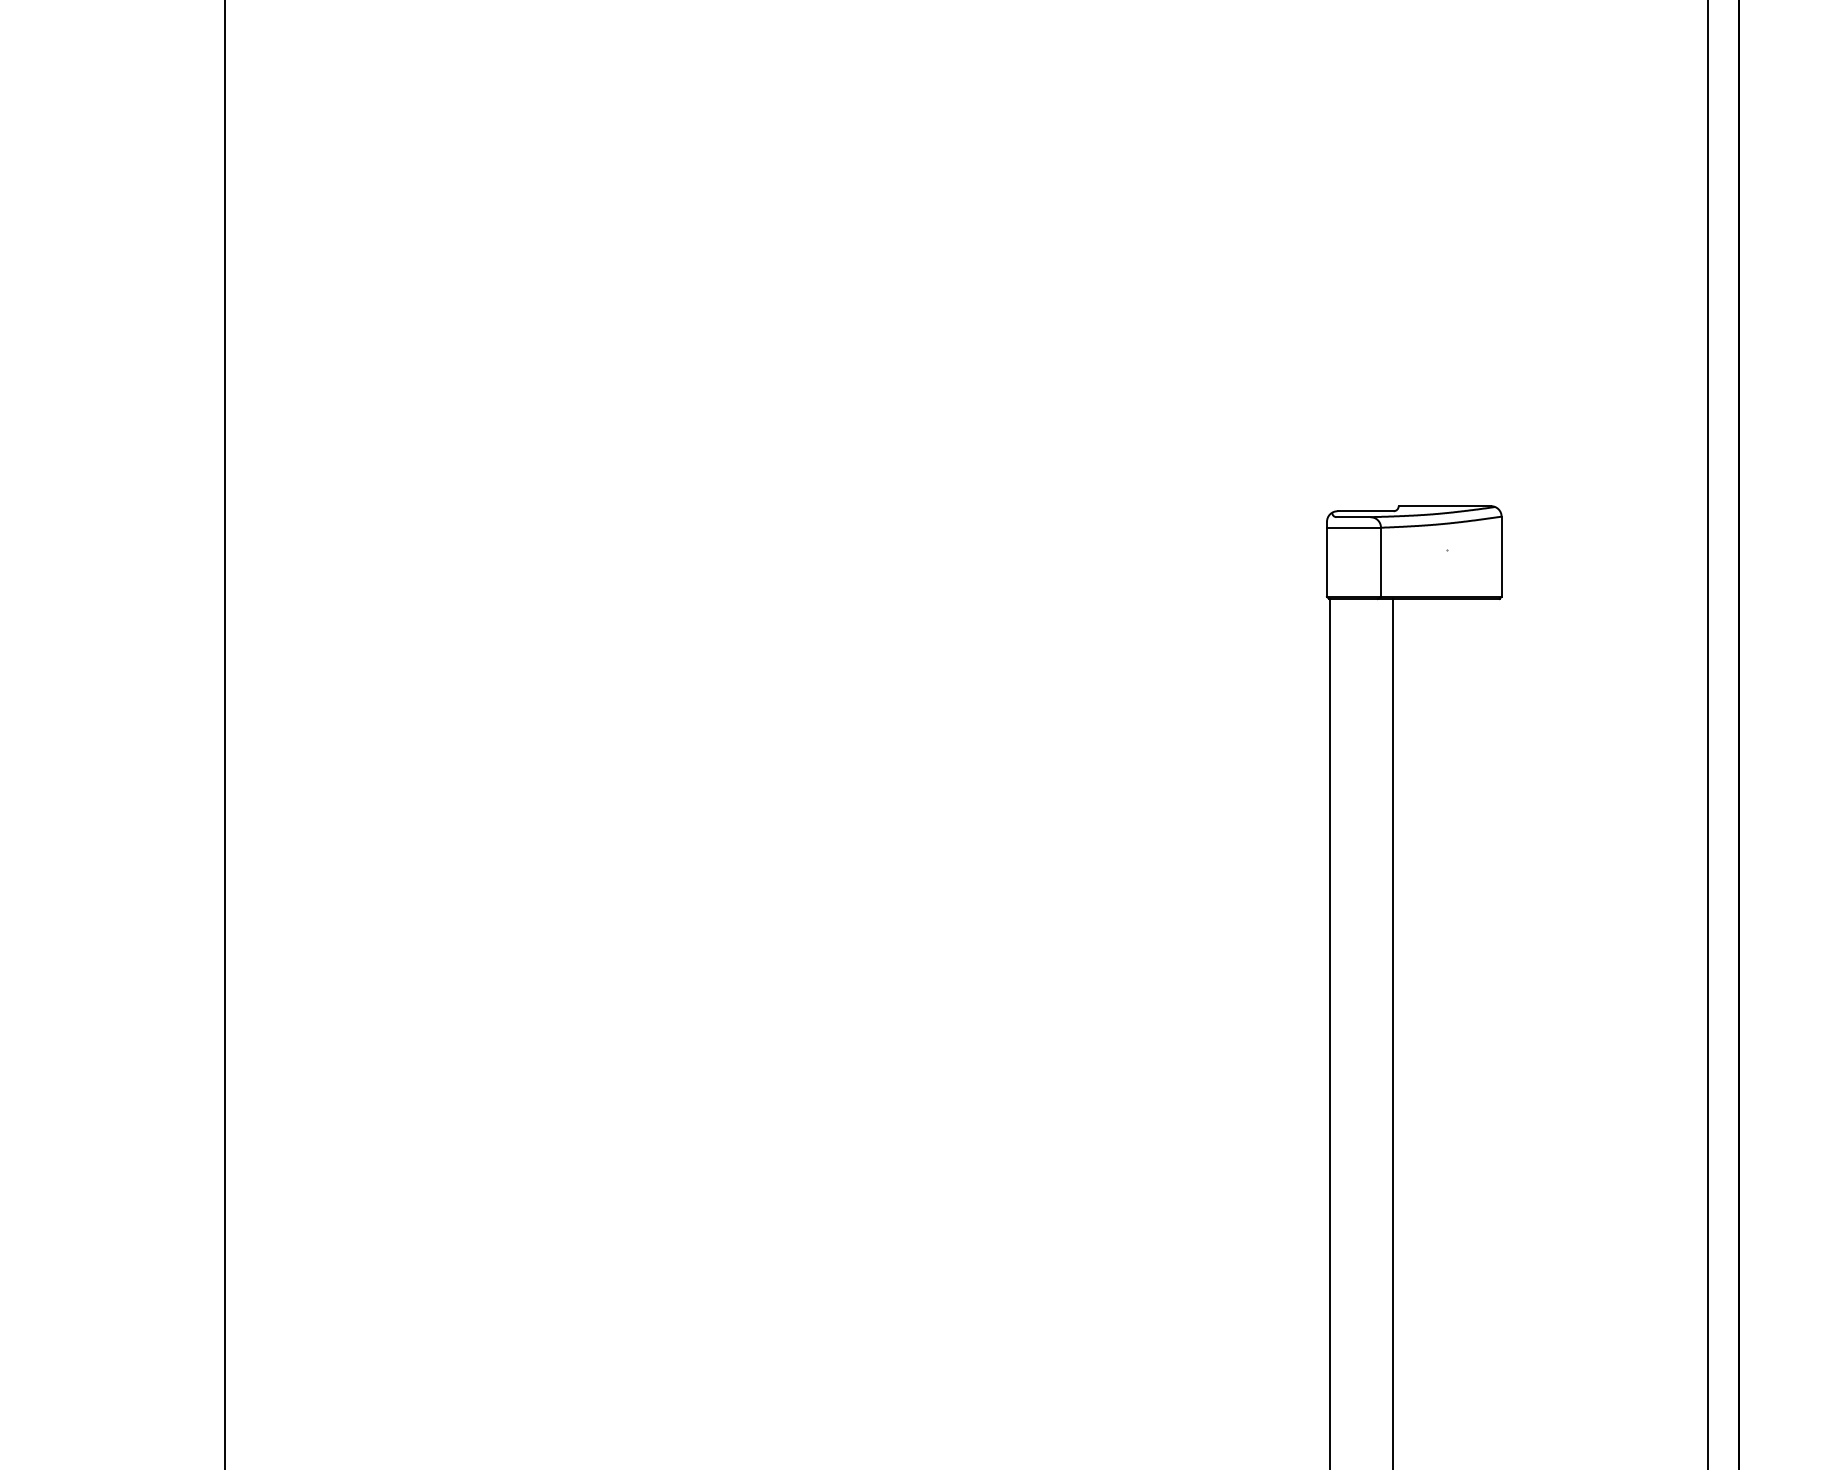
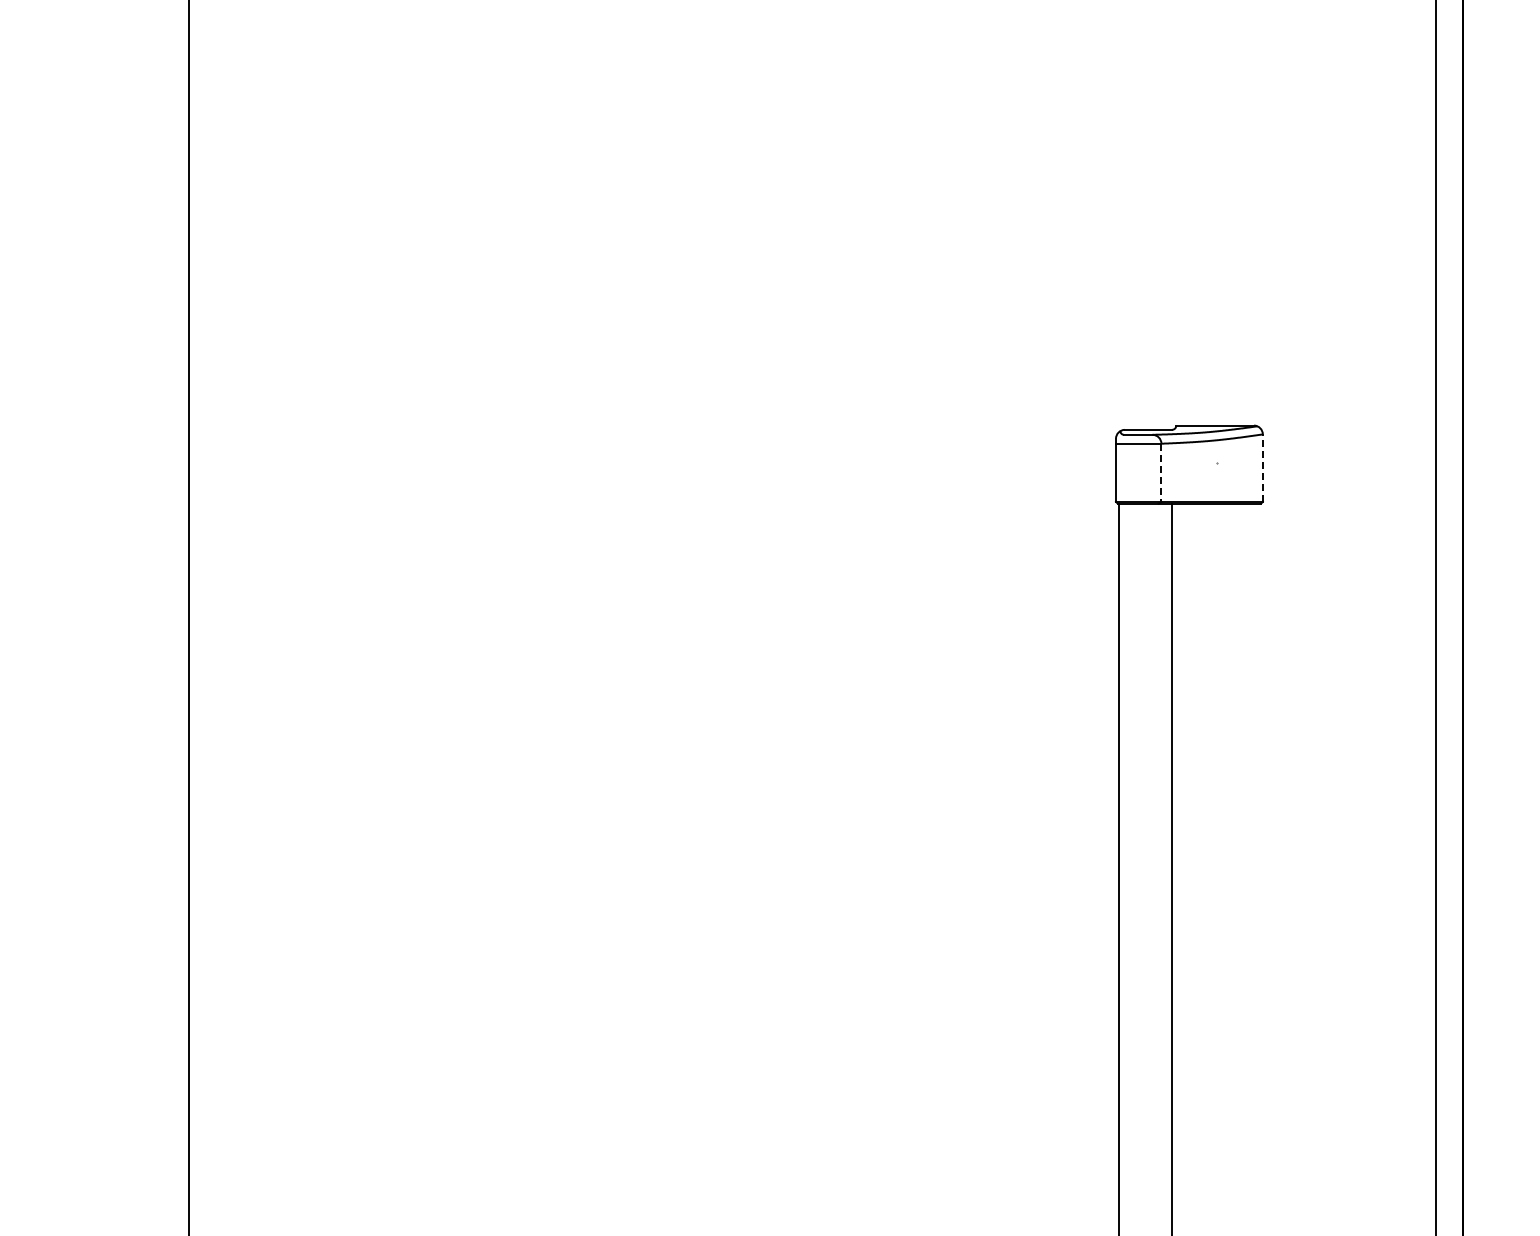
line: (1501, 557) -> (1262, 468), solid -> dashed
line: (1381, 563) -> (1161, 473), solid -> dashed

